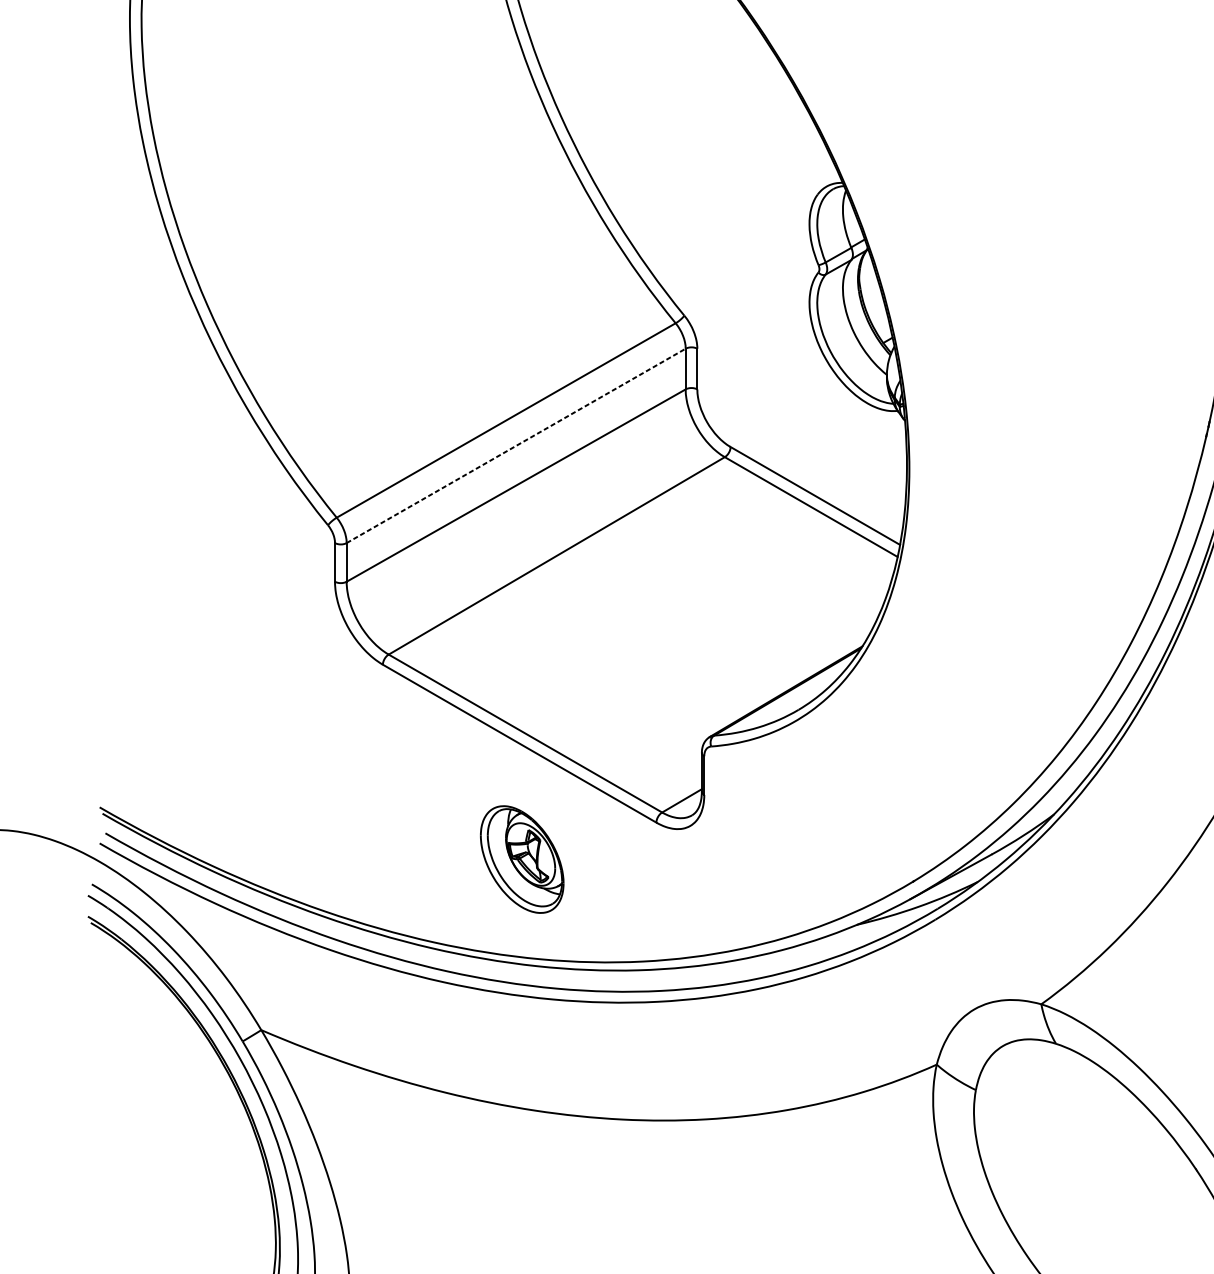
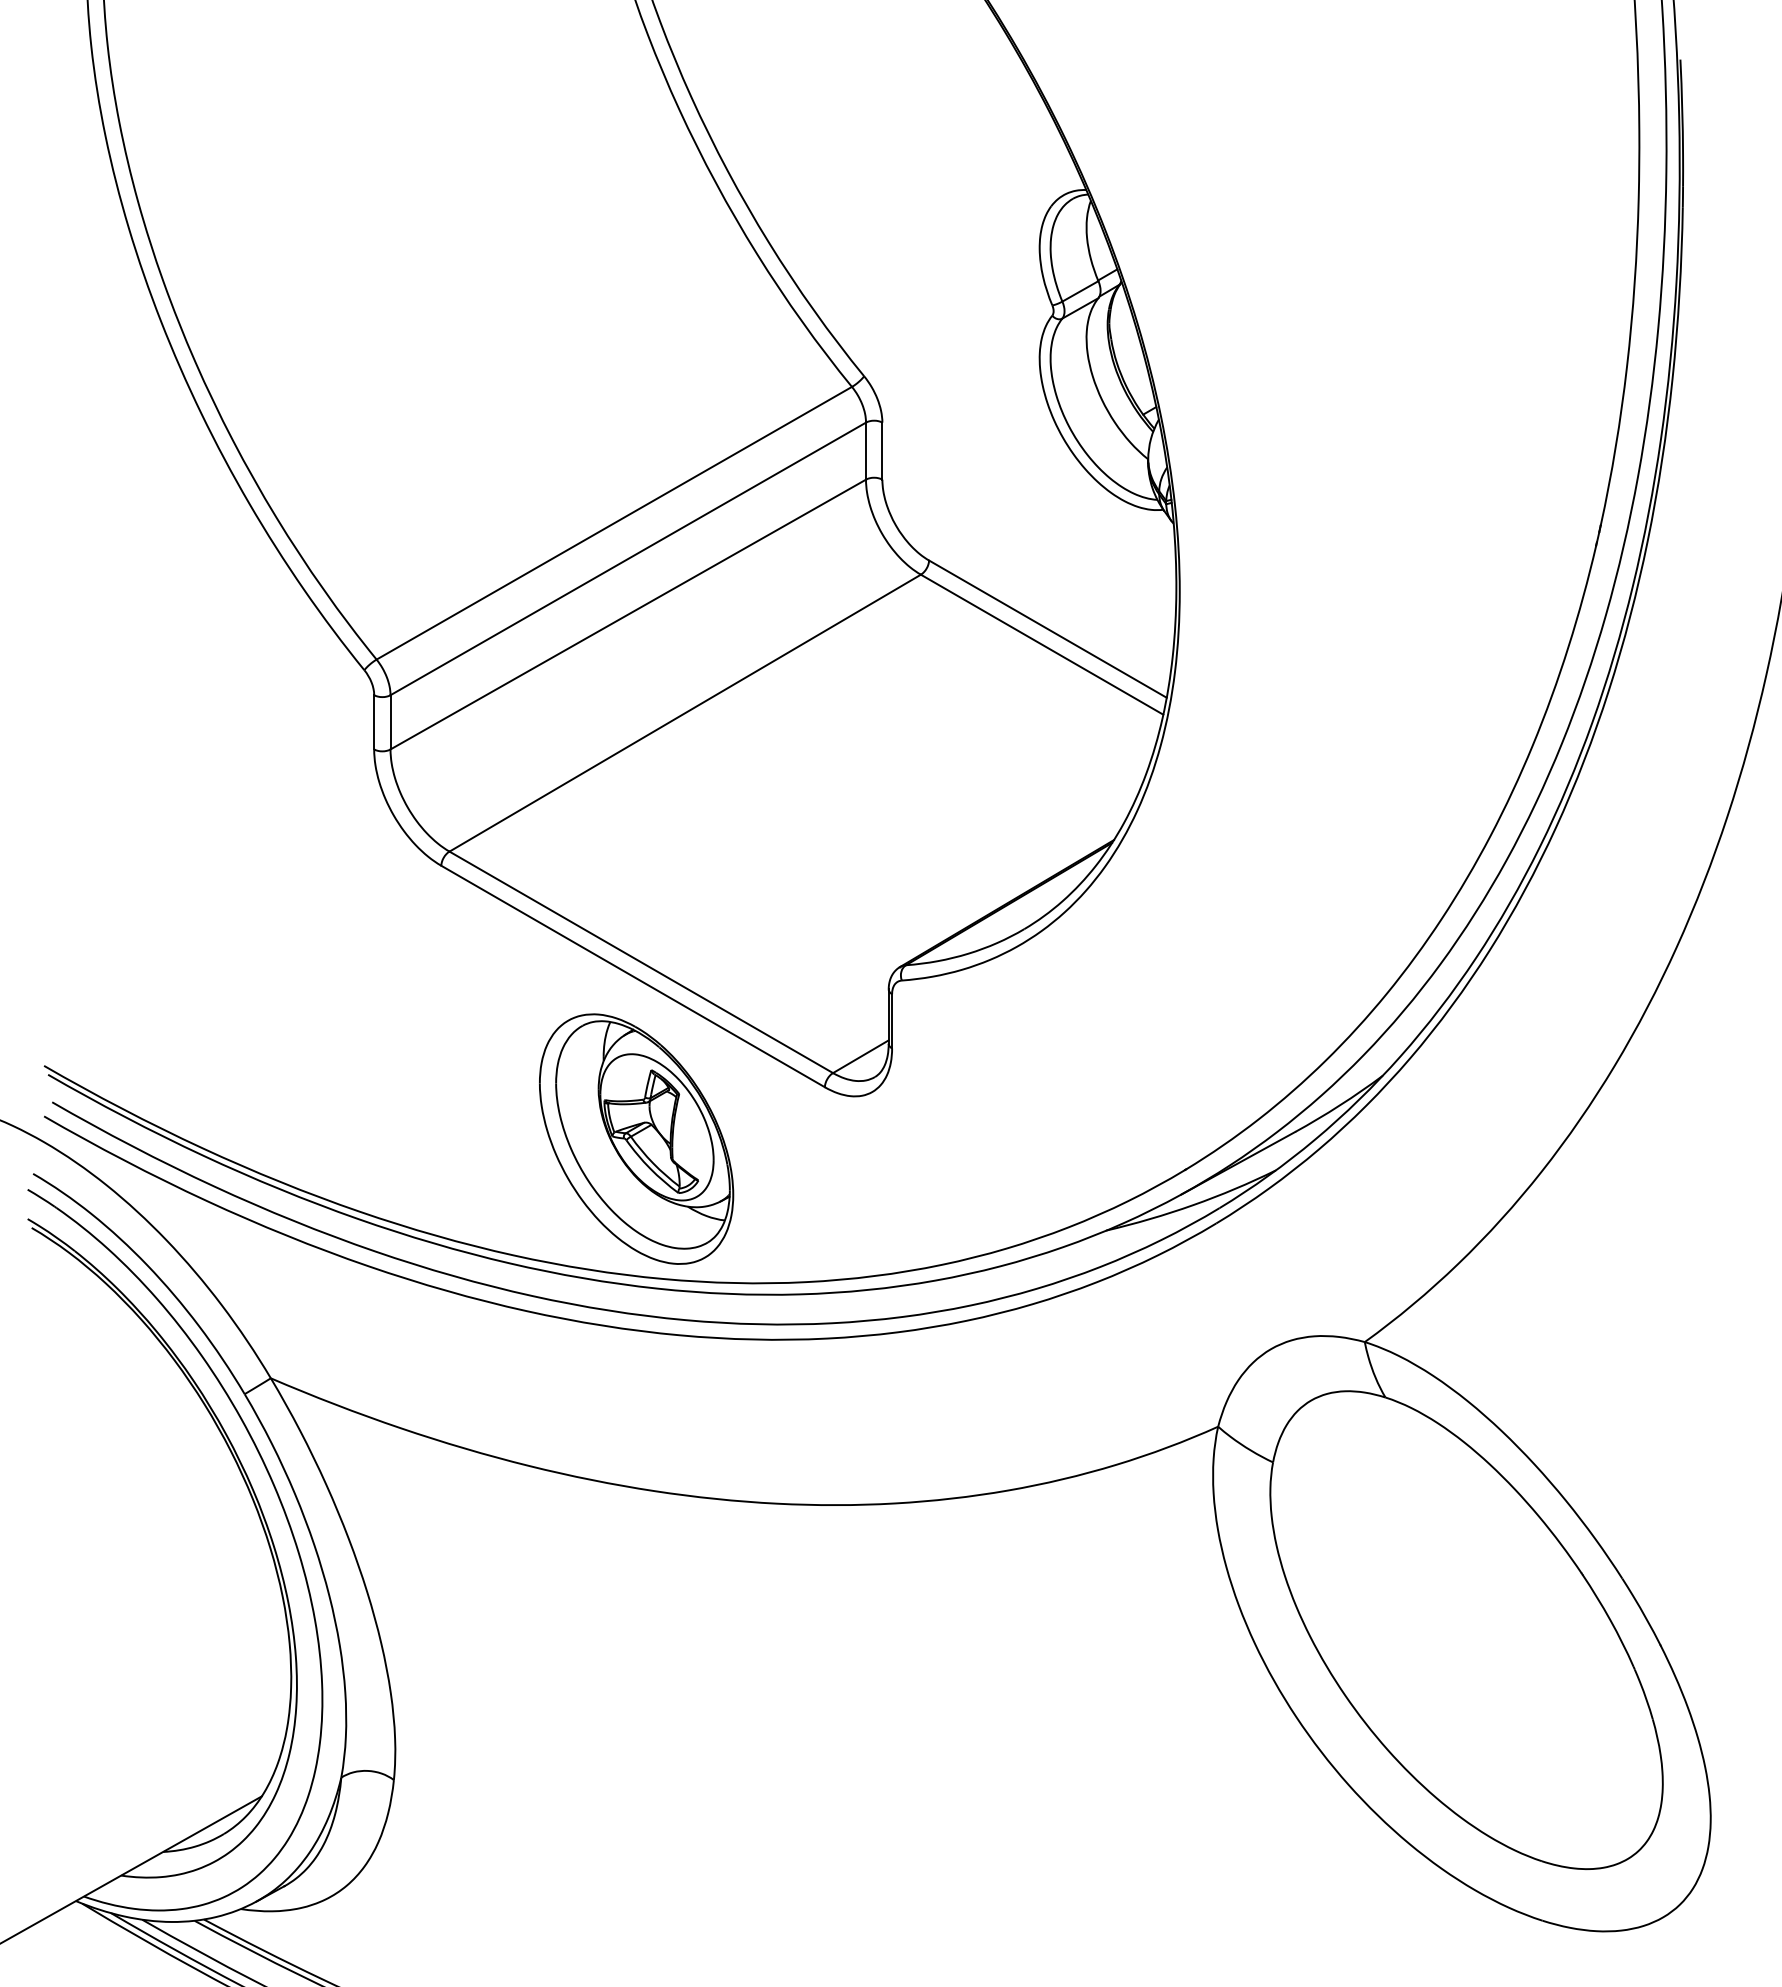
line: (516, 445) -> (628, 558), dashed -> solid
part: (522, 859) -> (636, 1138), size x1.67

